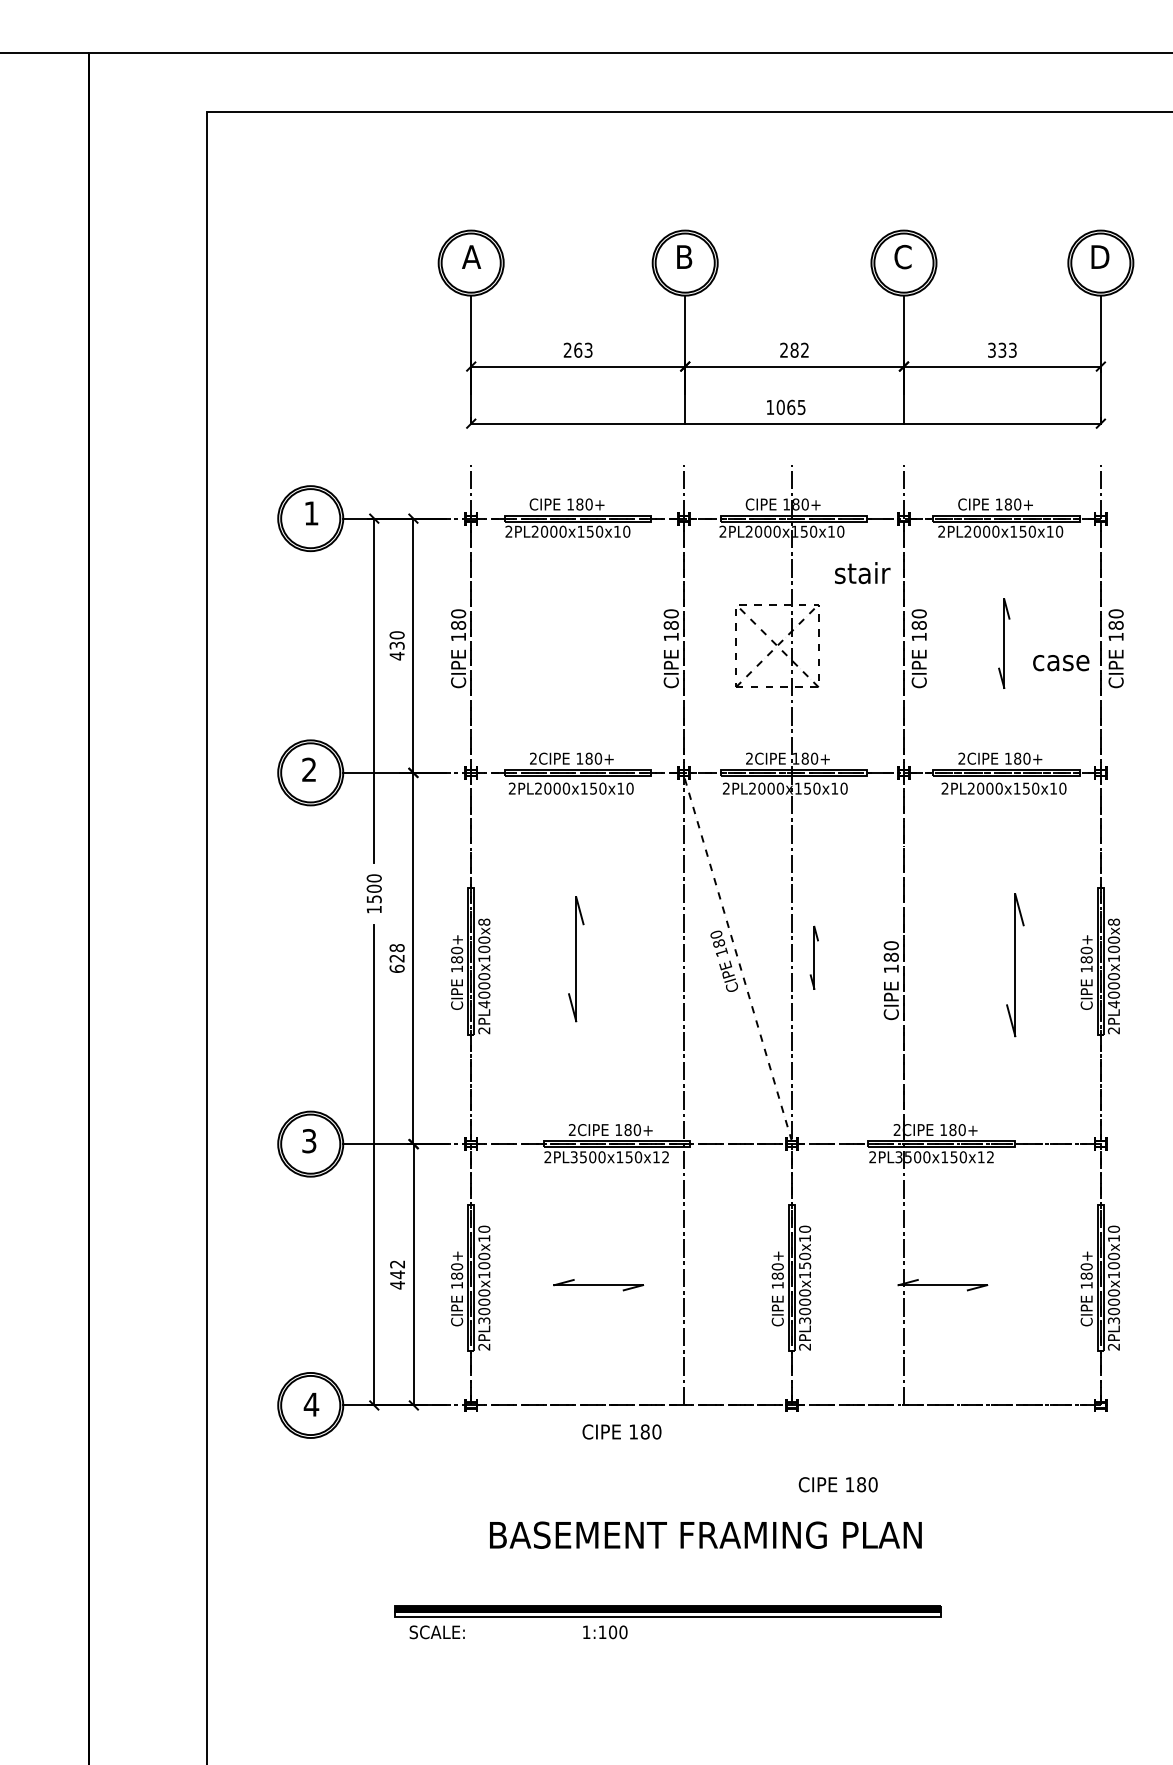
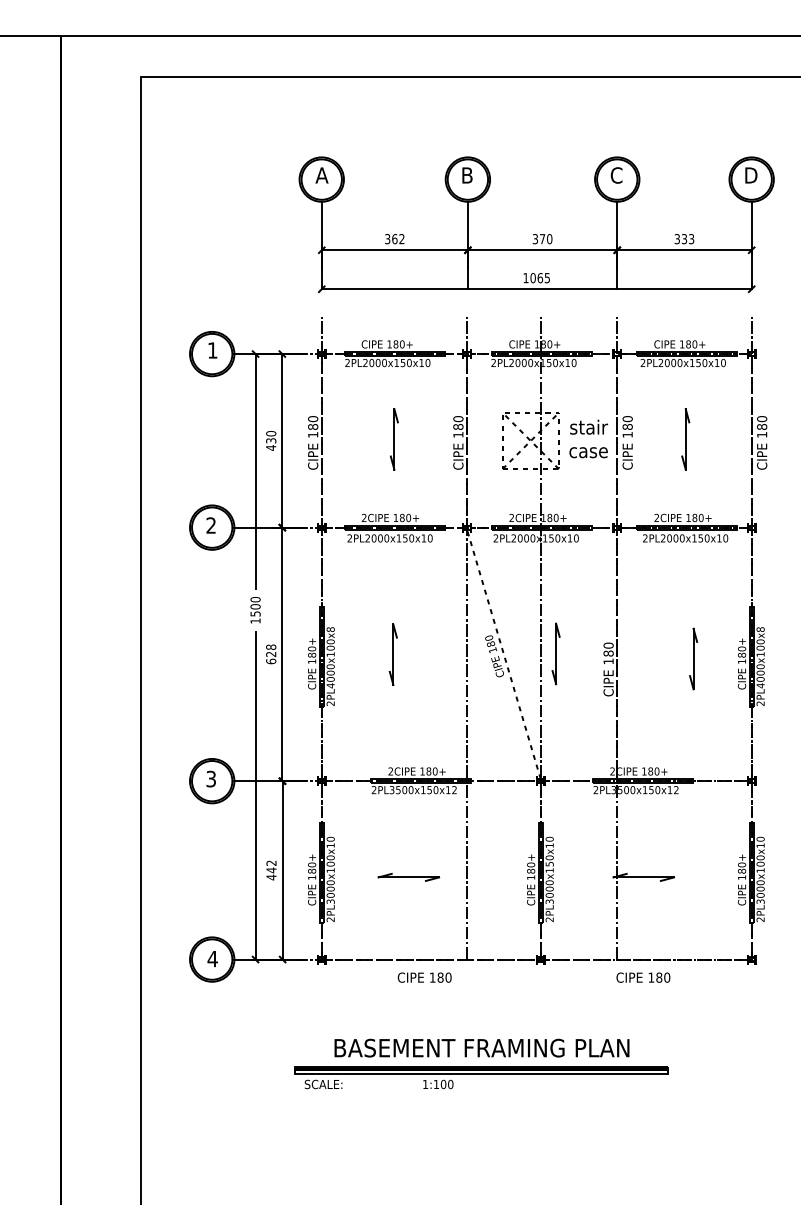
text: (577, 350) -> (394, 239), 263 -> 362
text: (794, 350) -> (542, 239), 282 -> 370
text: (861, 572) -> (588, 426), moved
part: (576, 643) -> (393, 439), added
text: (1061, 662) -> (588, 452), moved
part: (813, 957) -> (555, 653), size x1.43
part: (574, 958) -> (392, 654), size x0.71
part: (1015, 964) -> (693, 658), size x0.62
text: (838, 1484) -> (643, 977), moved
part: (668, 1622) -> (481, 1077), moved

